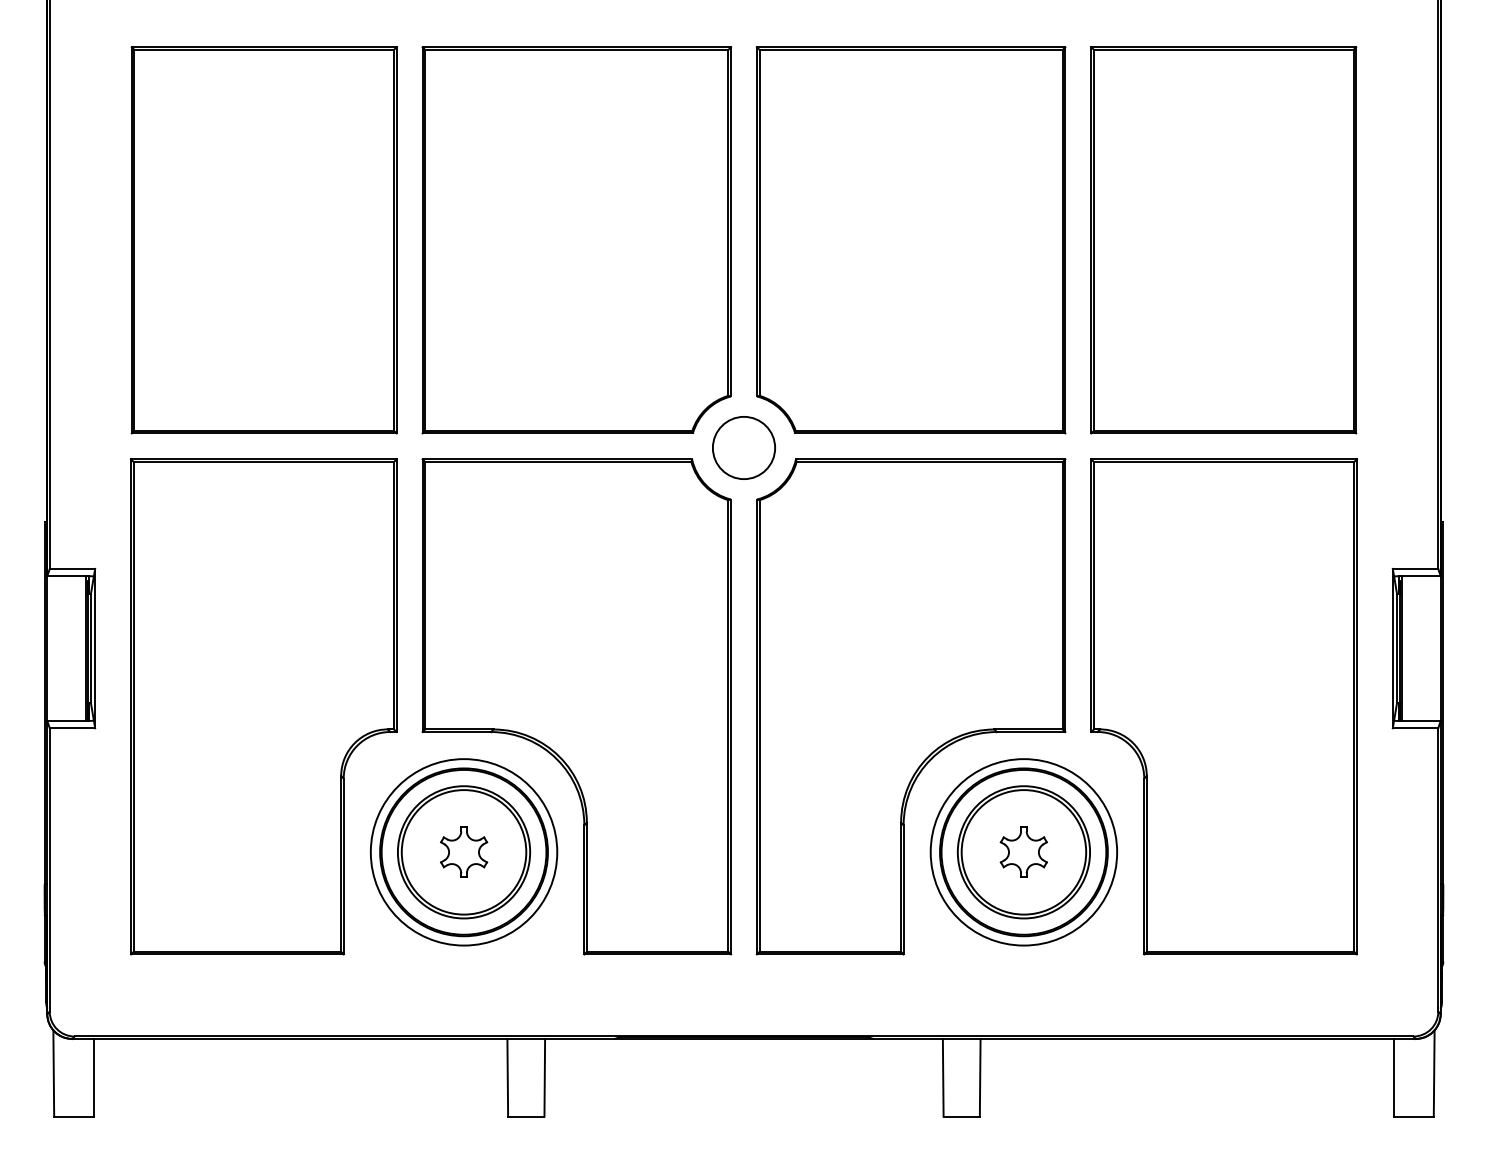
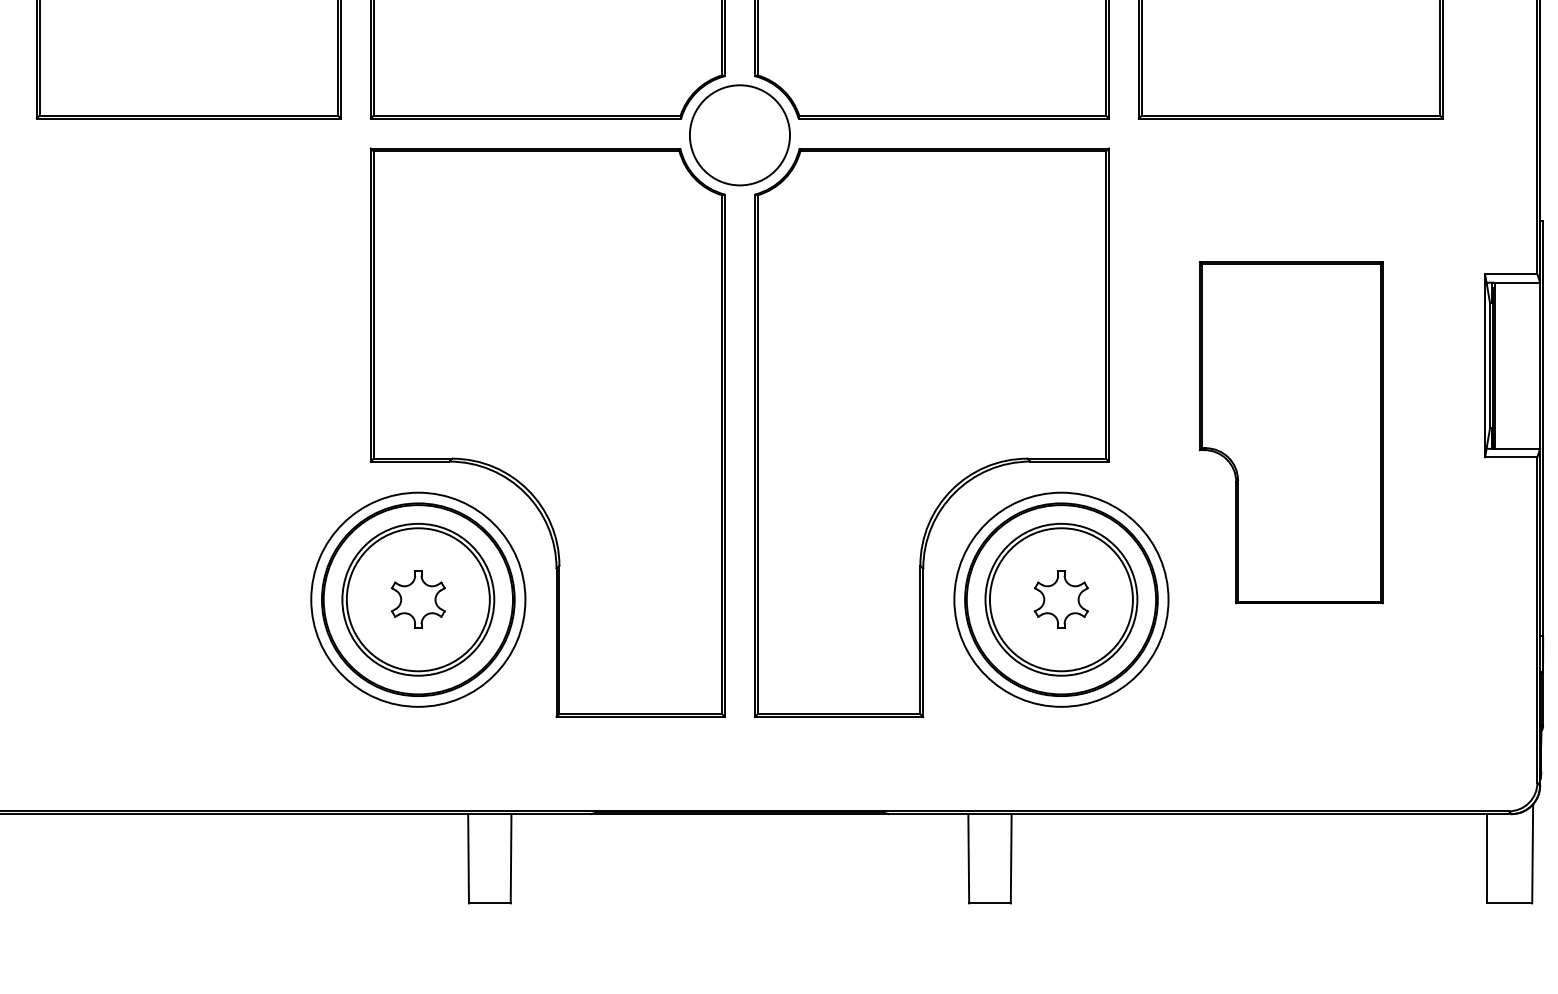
circle: (743, 447) -> (739, 134), size x1.4
part: (263, 706) -> (188, 432), removed
part: (1223, 706) -> (1290, 432), size x0.6

